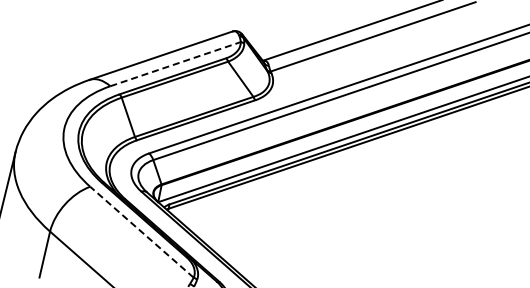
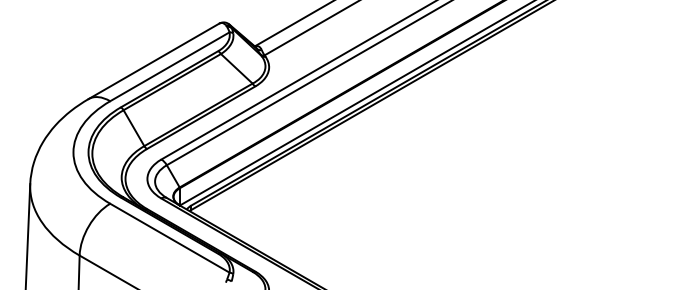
line: (175, 63) -> (169, 66), dashed -> solid
line: (141, 232) -> (169, 238), dashed -> solid

